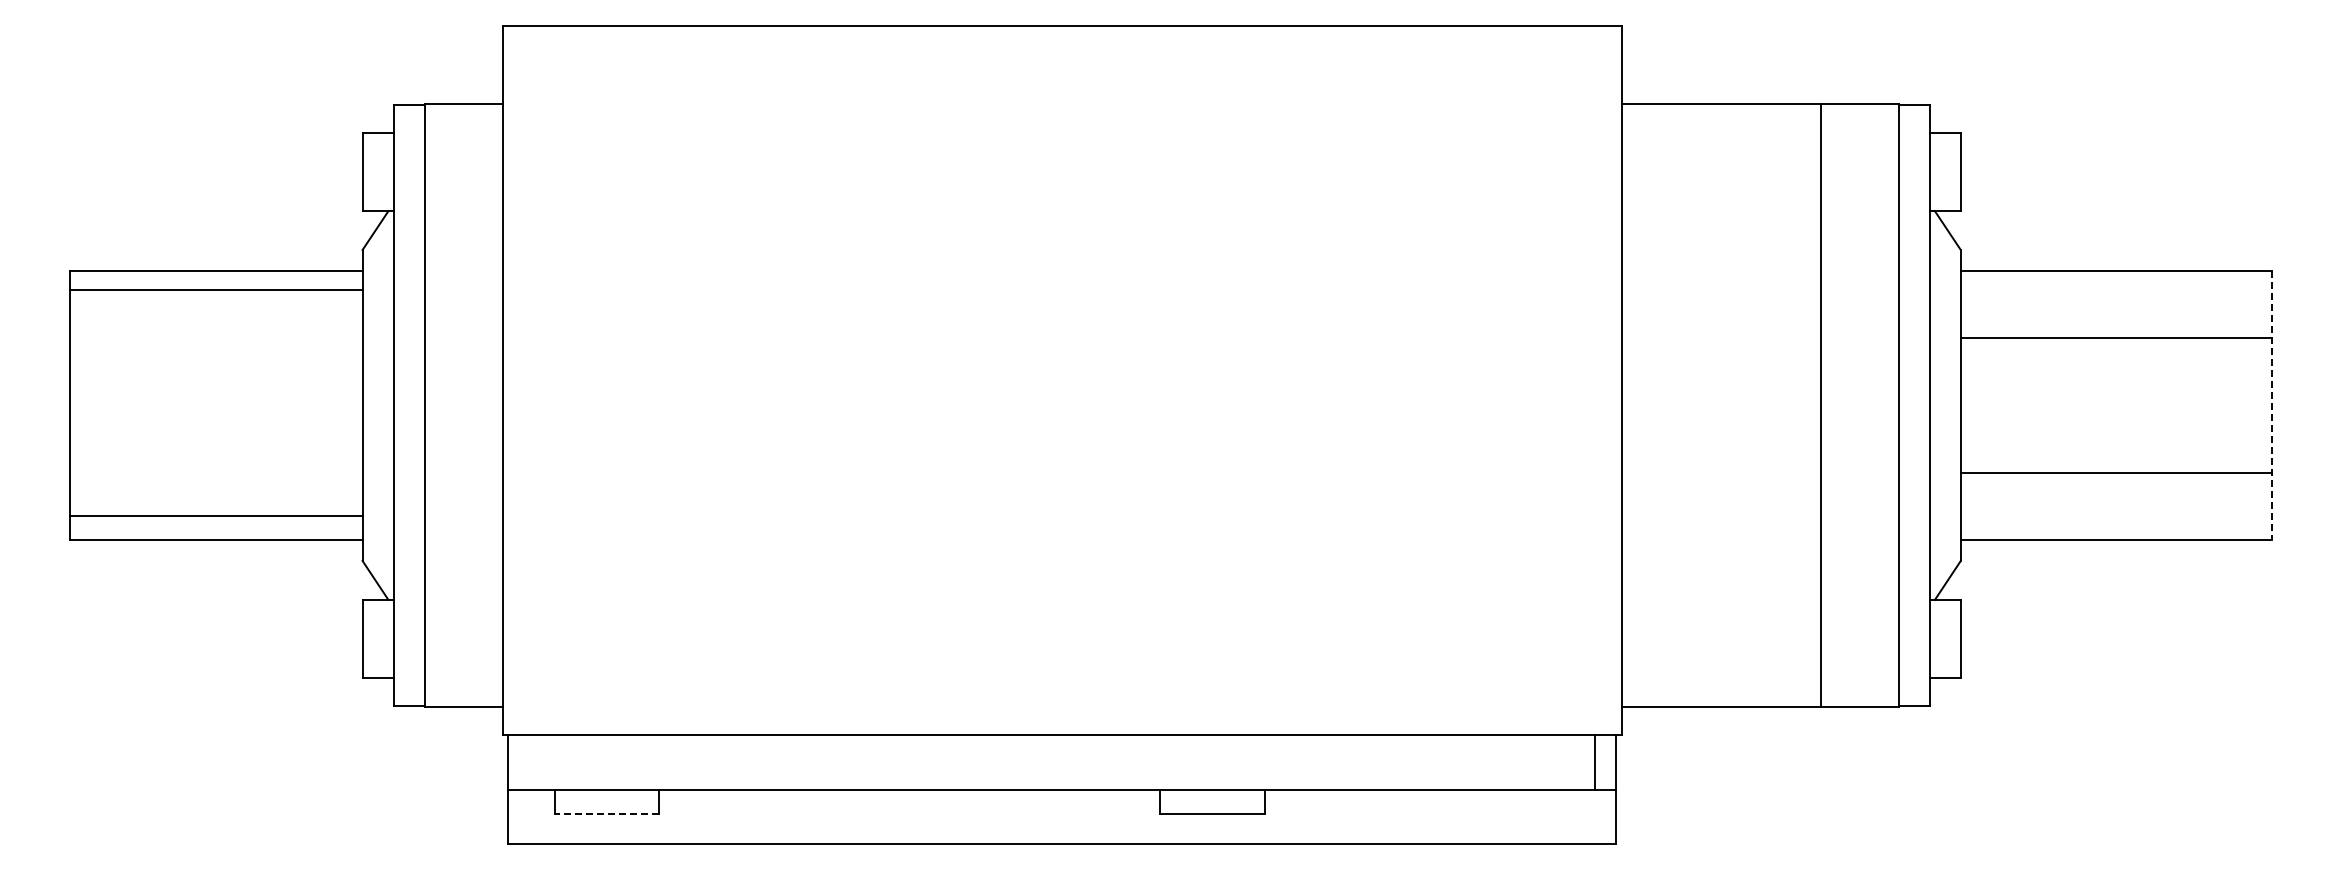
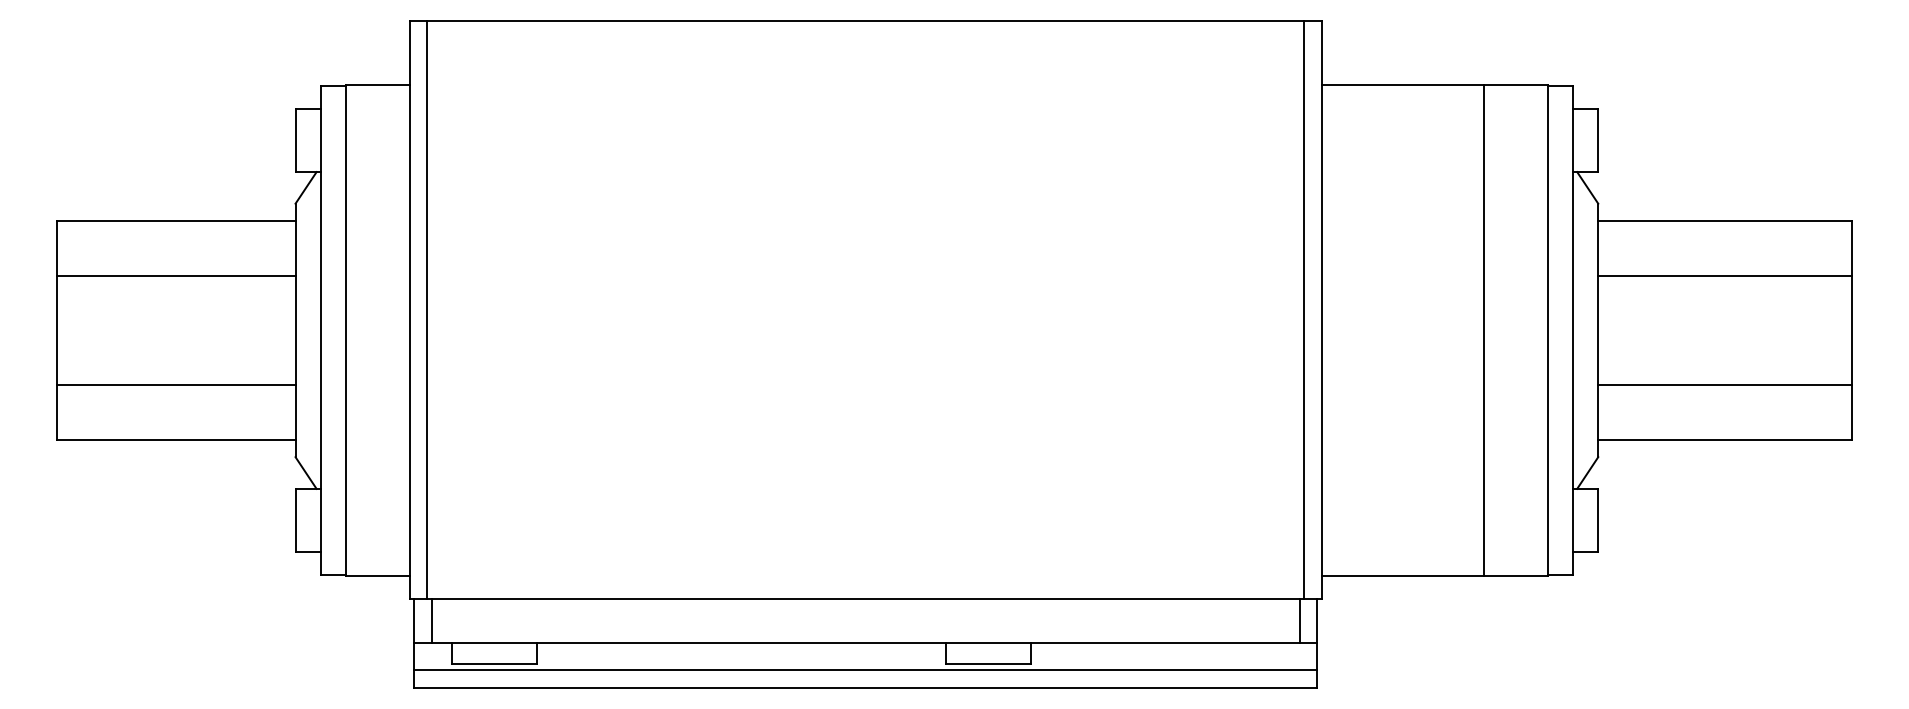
line: (216, 290) -> (176, 275), moved
line: (524, 380) -> (427, 310), added
line: (1600, 380) -> (1304, 310), added
line: (2271, 405) -> (1851, 330), dashed -> solid
line: (216, 515) -> (176, 385), moved
line: (529, 762) -> (431, 621), added
line: (606, 814) -> (494, 663), dashed -> solid
line: (1062, 822) -> (866, 670), added

